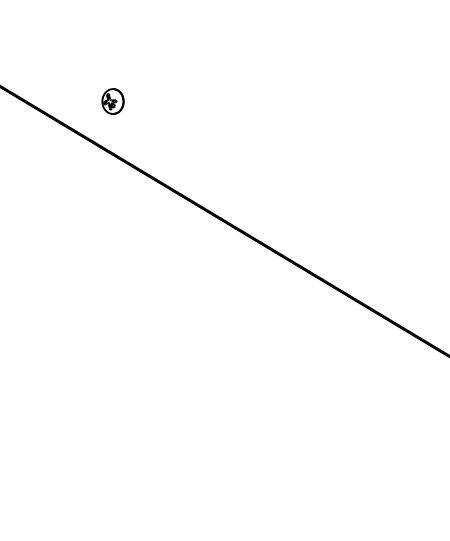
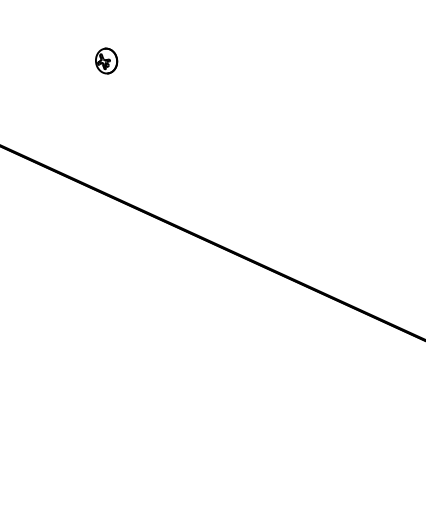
part: (112, 101) -> (106, 61), moved

